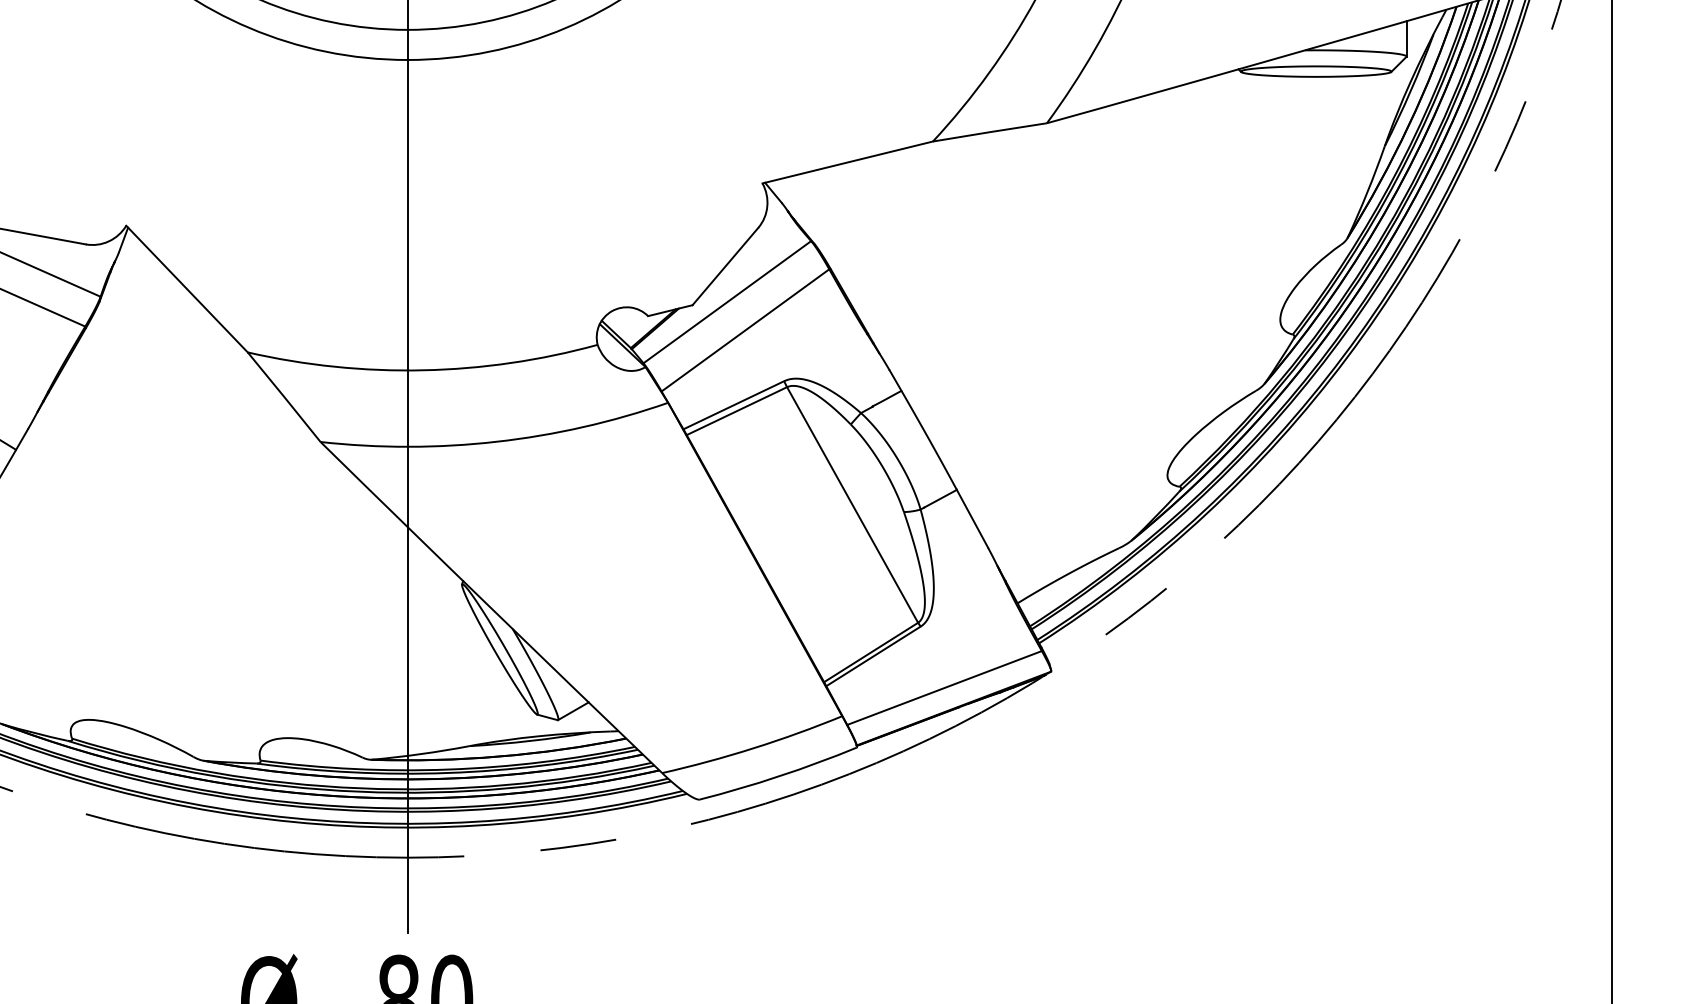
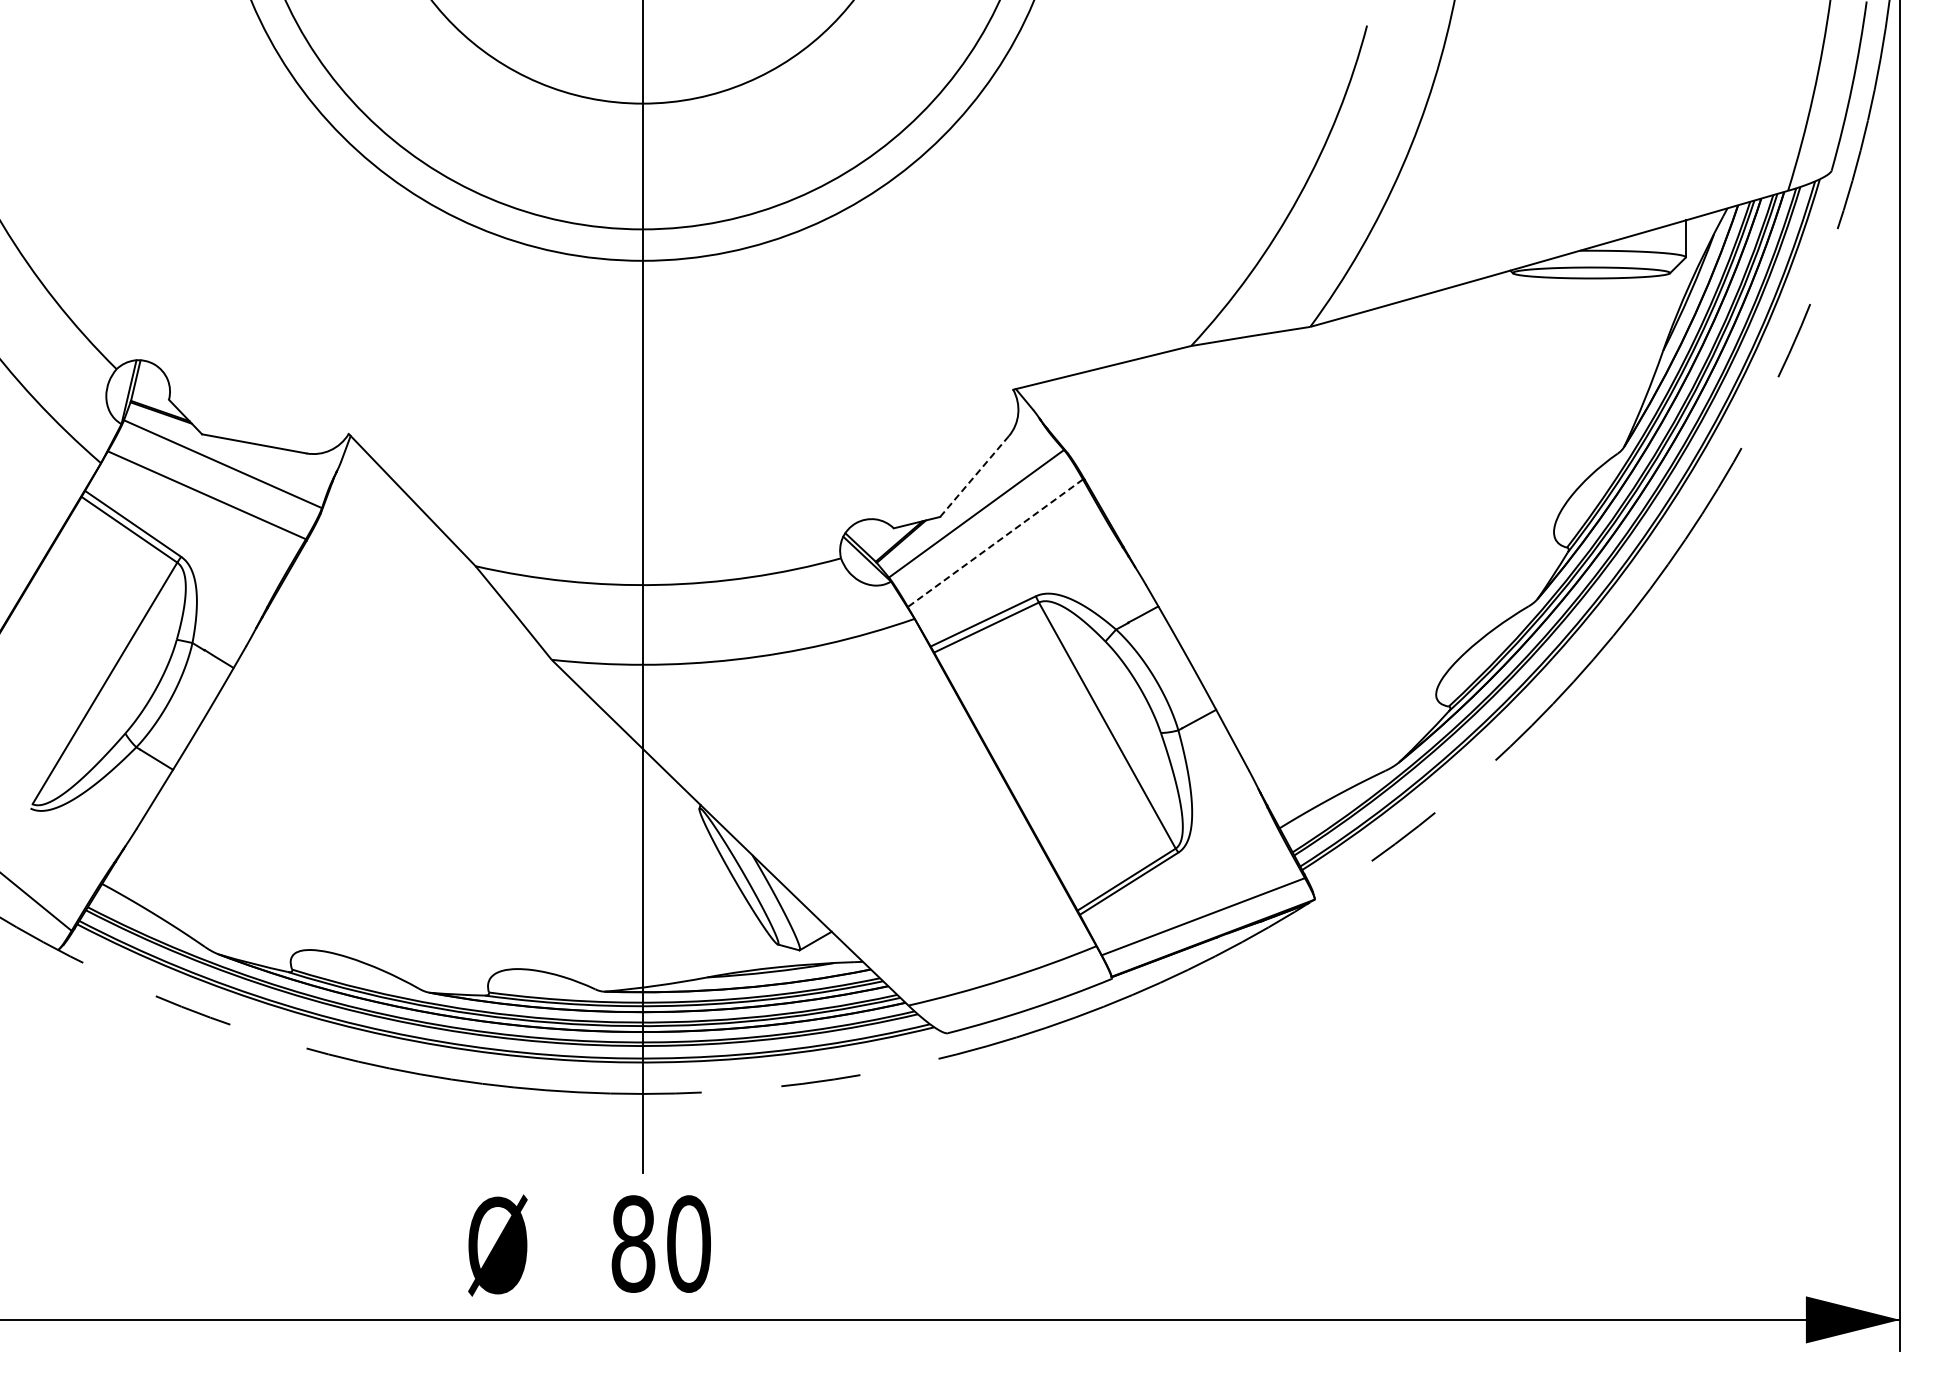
line: (725, 266) -> (974, 476), solid -> dashed
line: (745, 330) -> (995, 543), solid -> dashed

